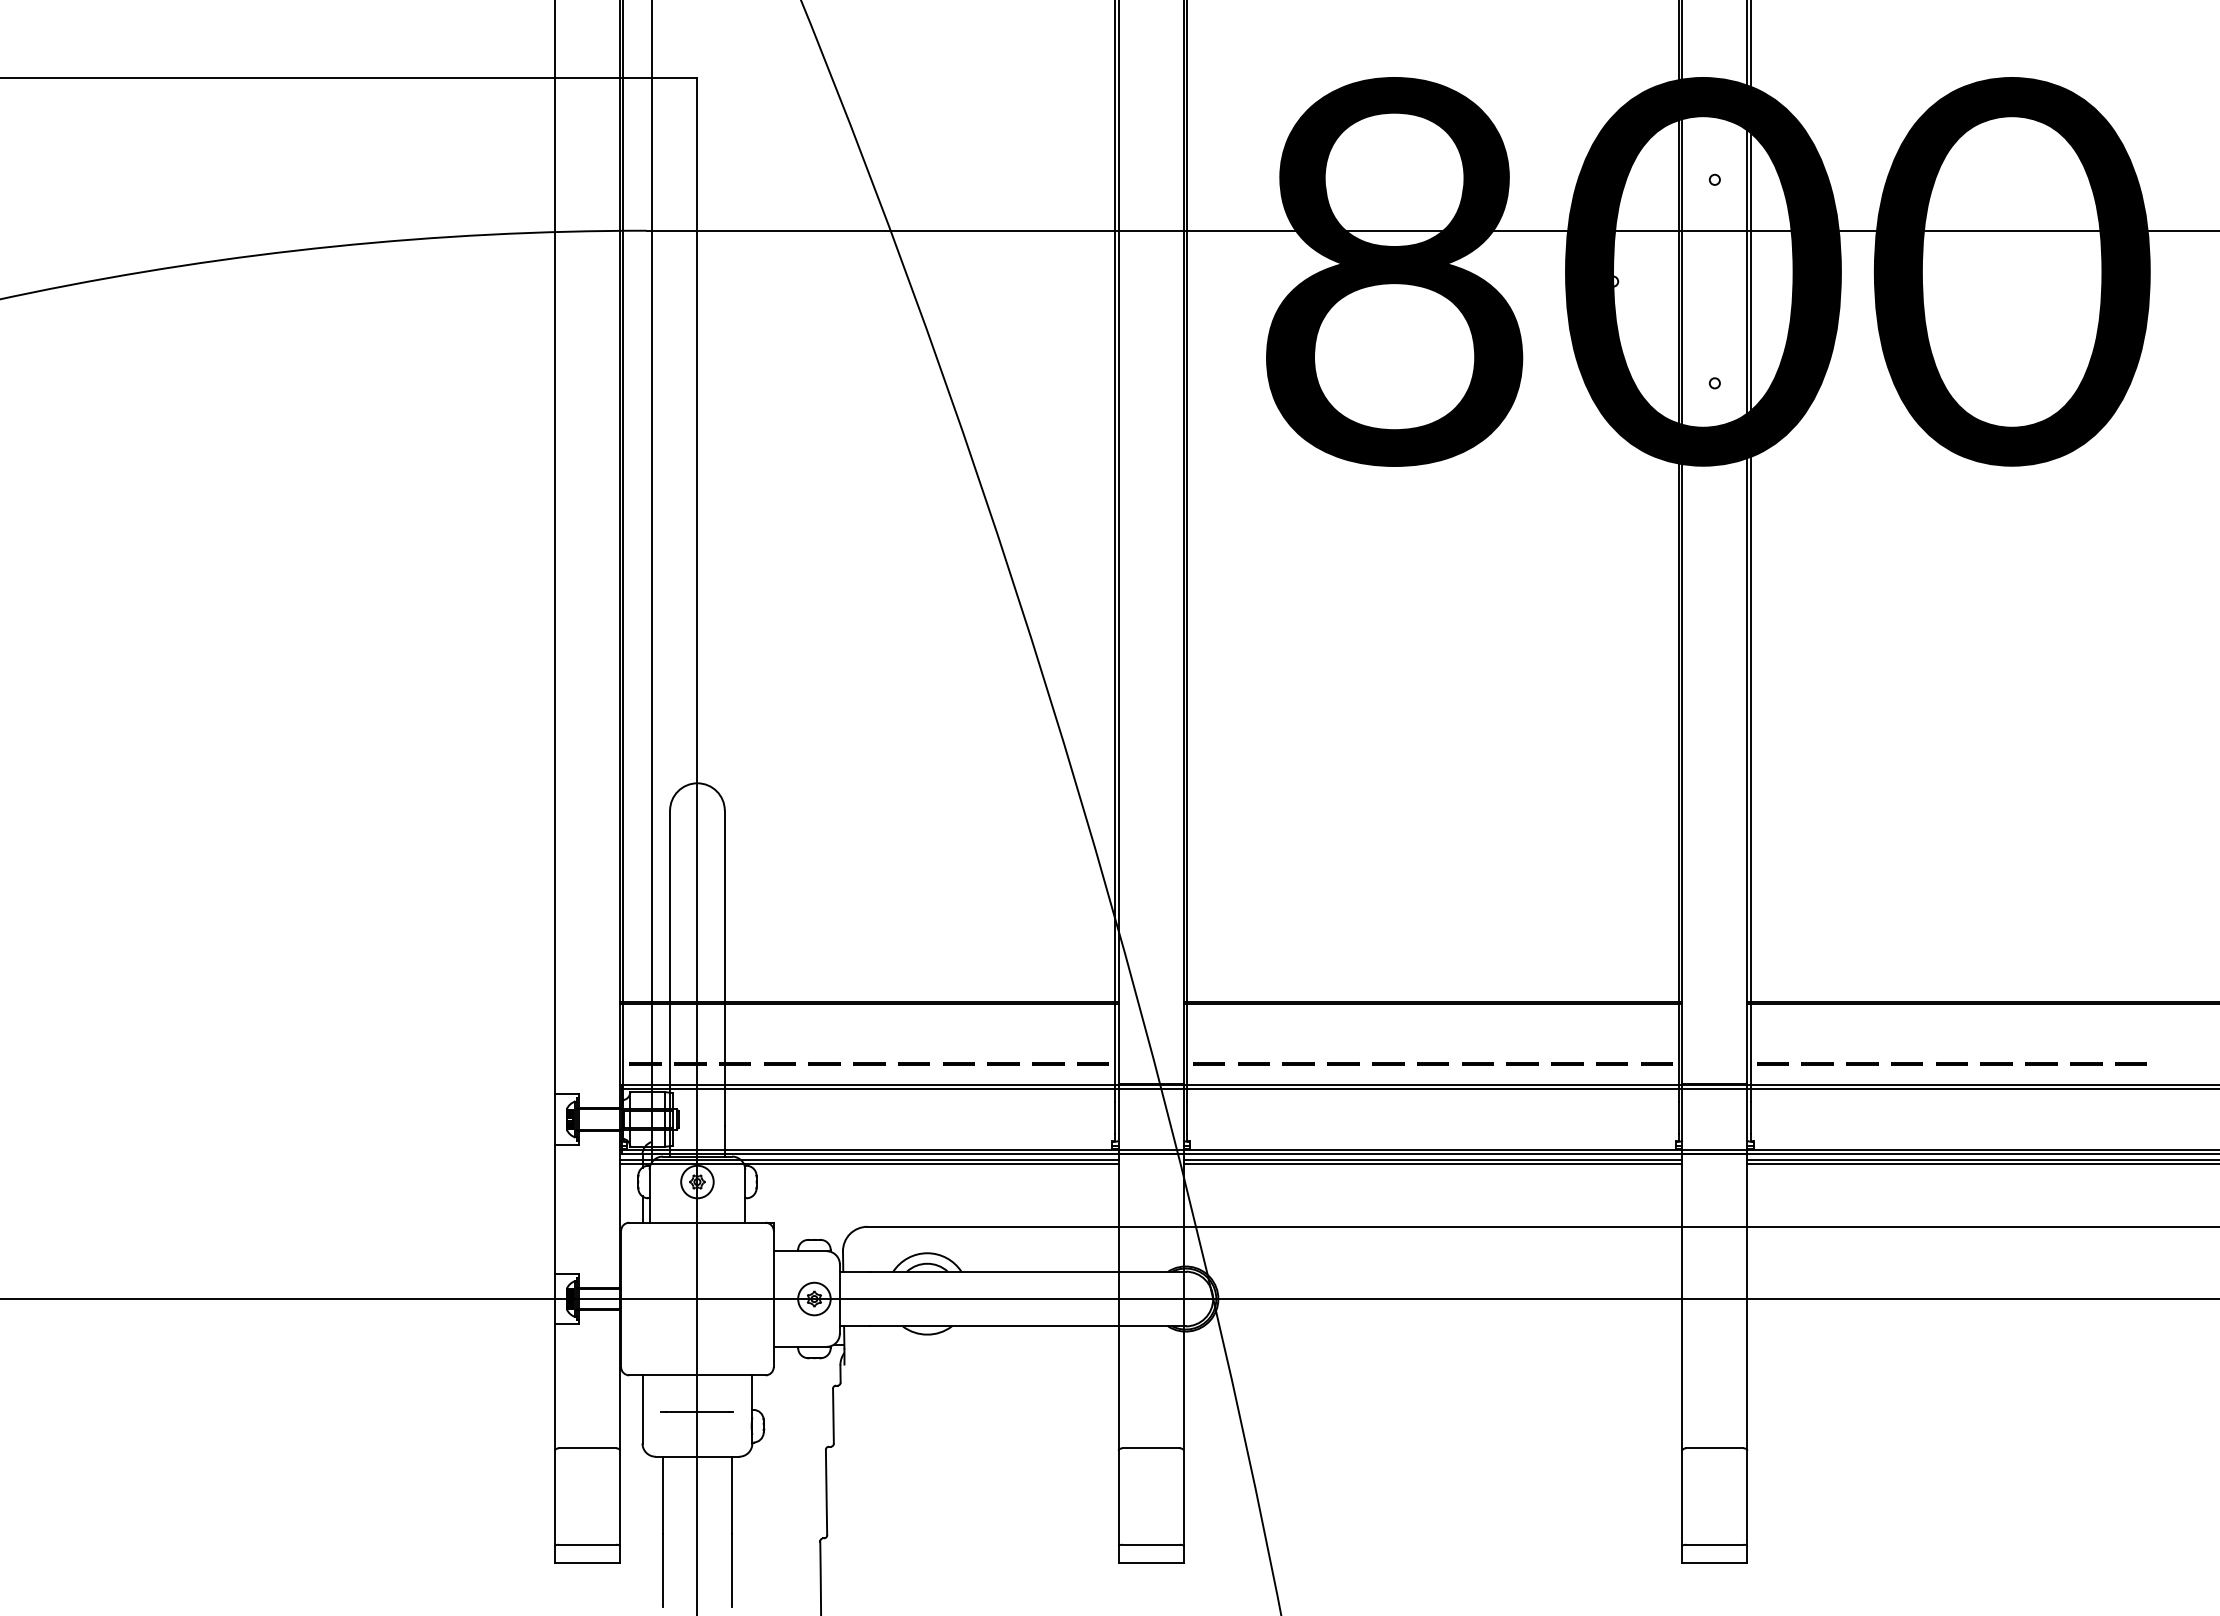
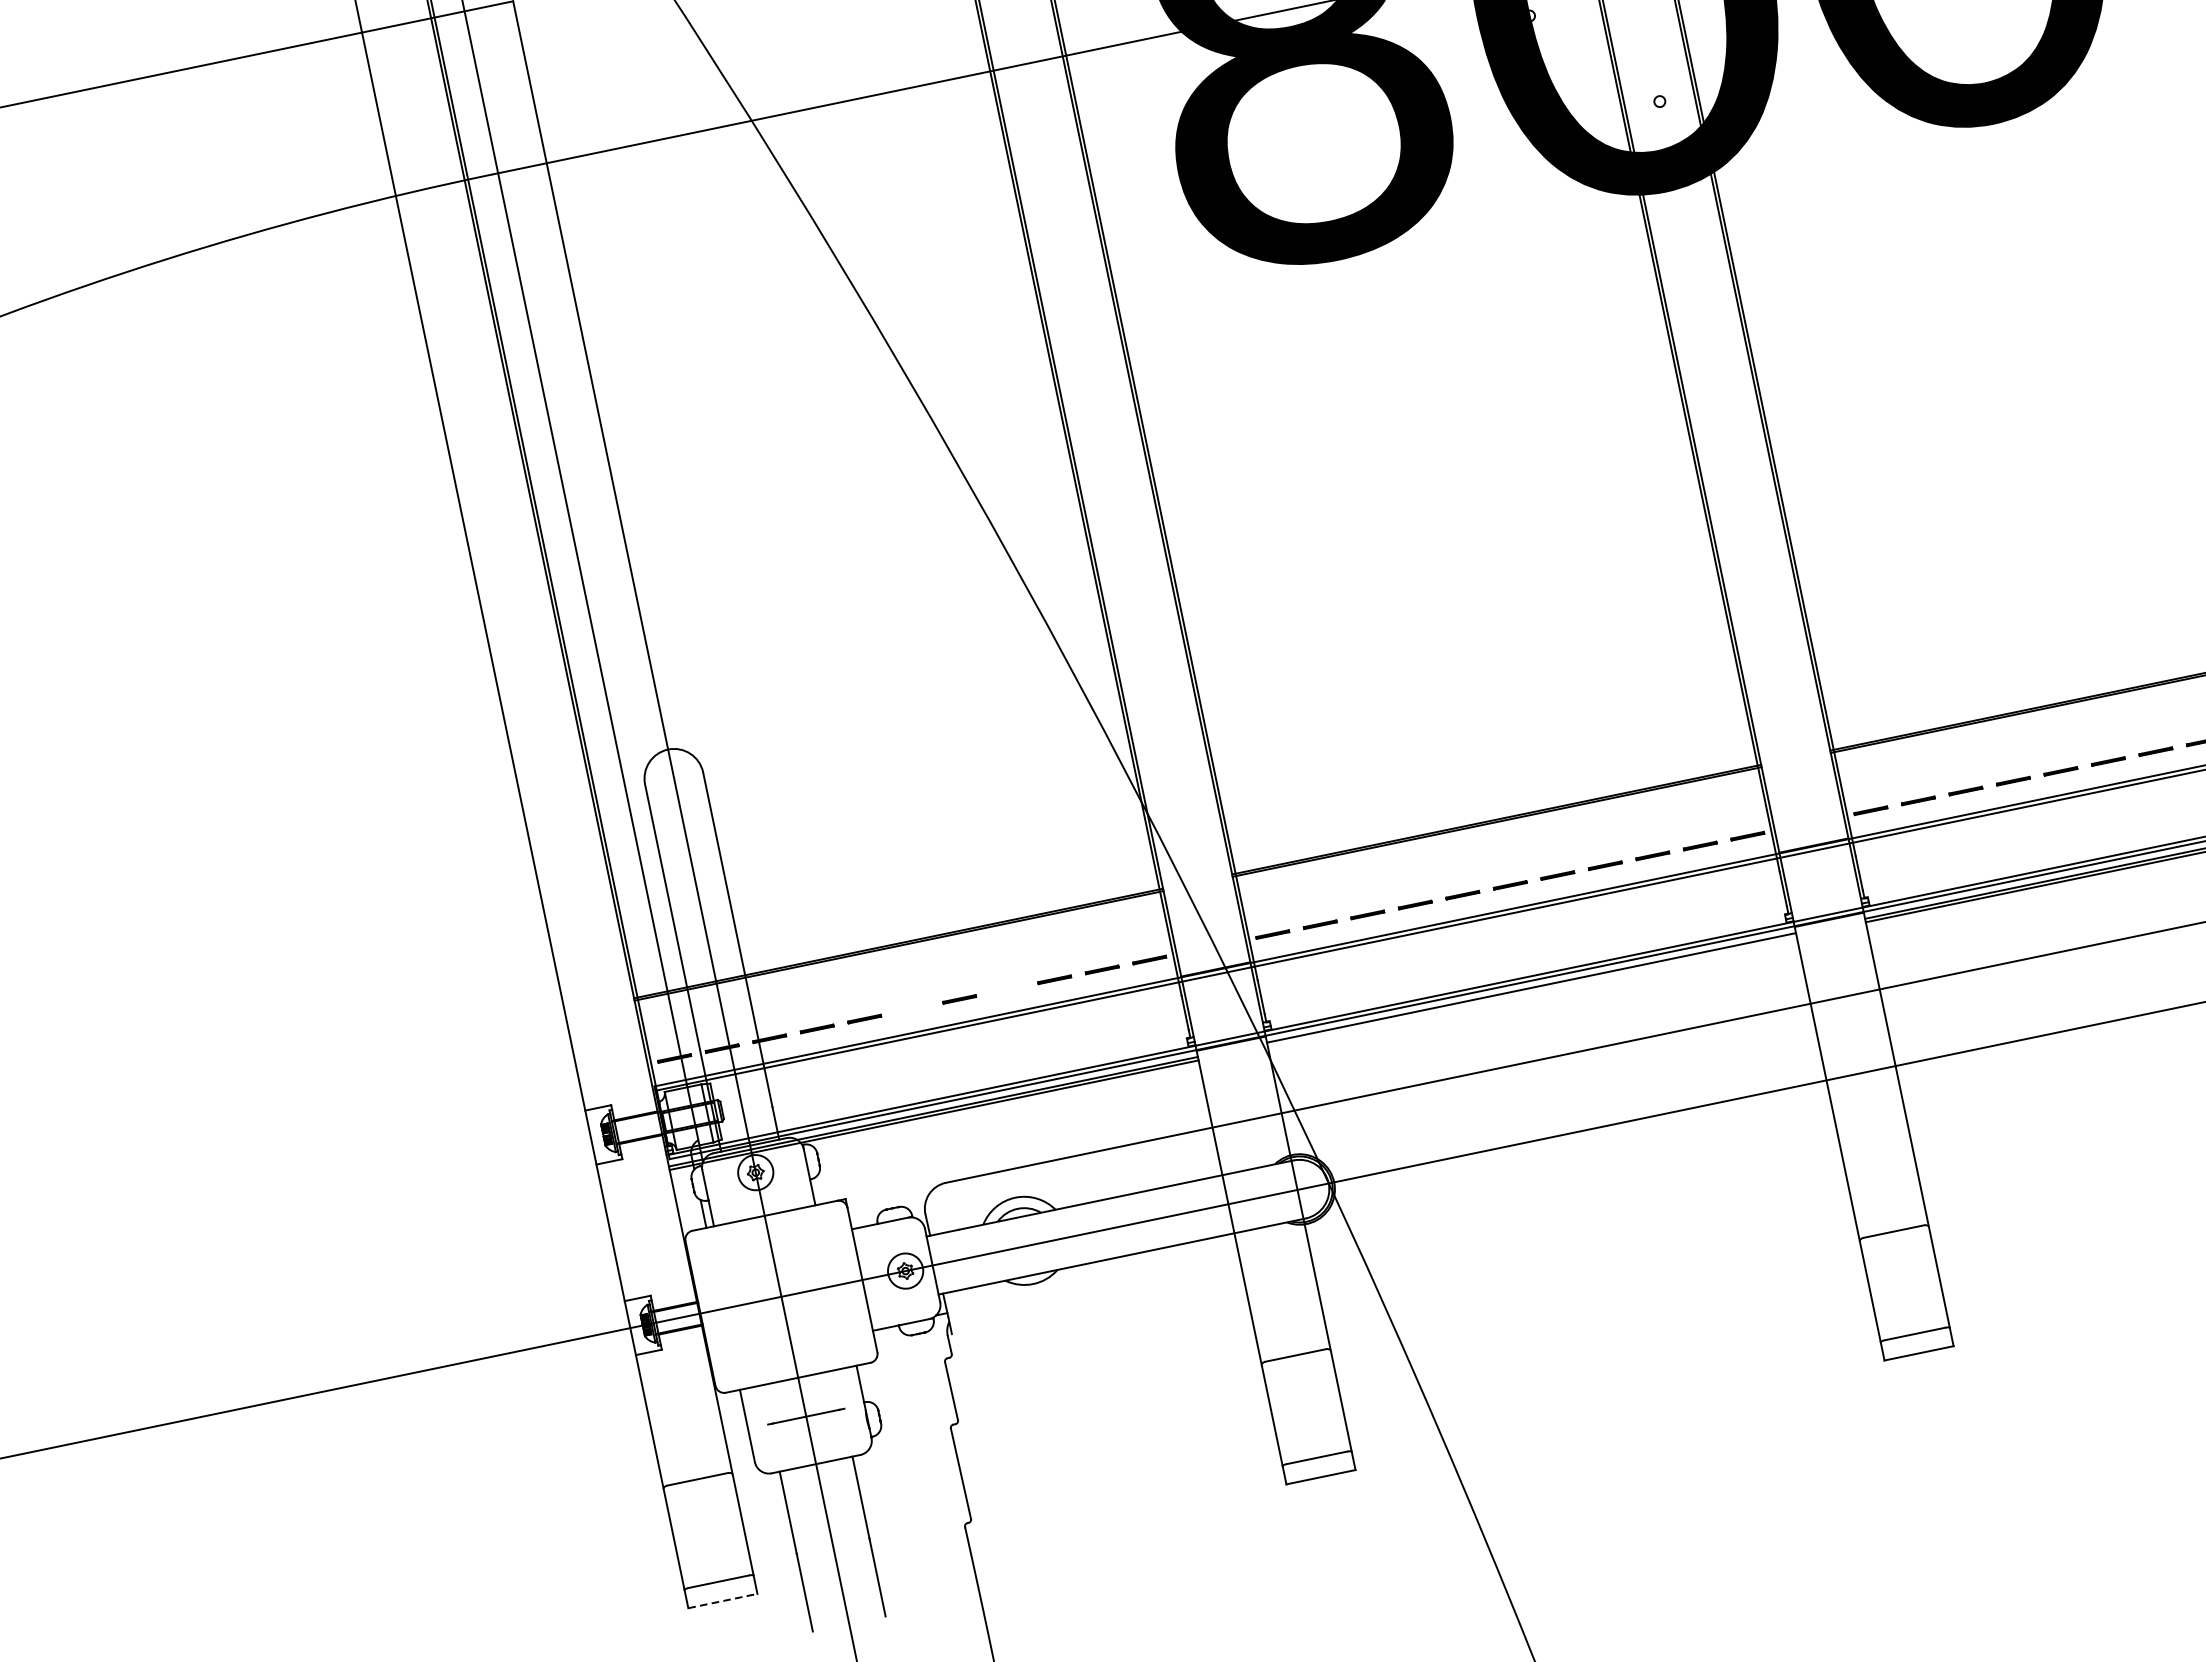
line: (869, 1063) -> (912, 1009), removed
line: (958, 1063) -> (1006, 989), removed
line: (1432, 1163) -> (1531, 991), removed
line: (587, 1563) -> (722, 1601), solid -> dashed

